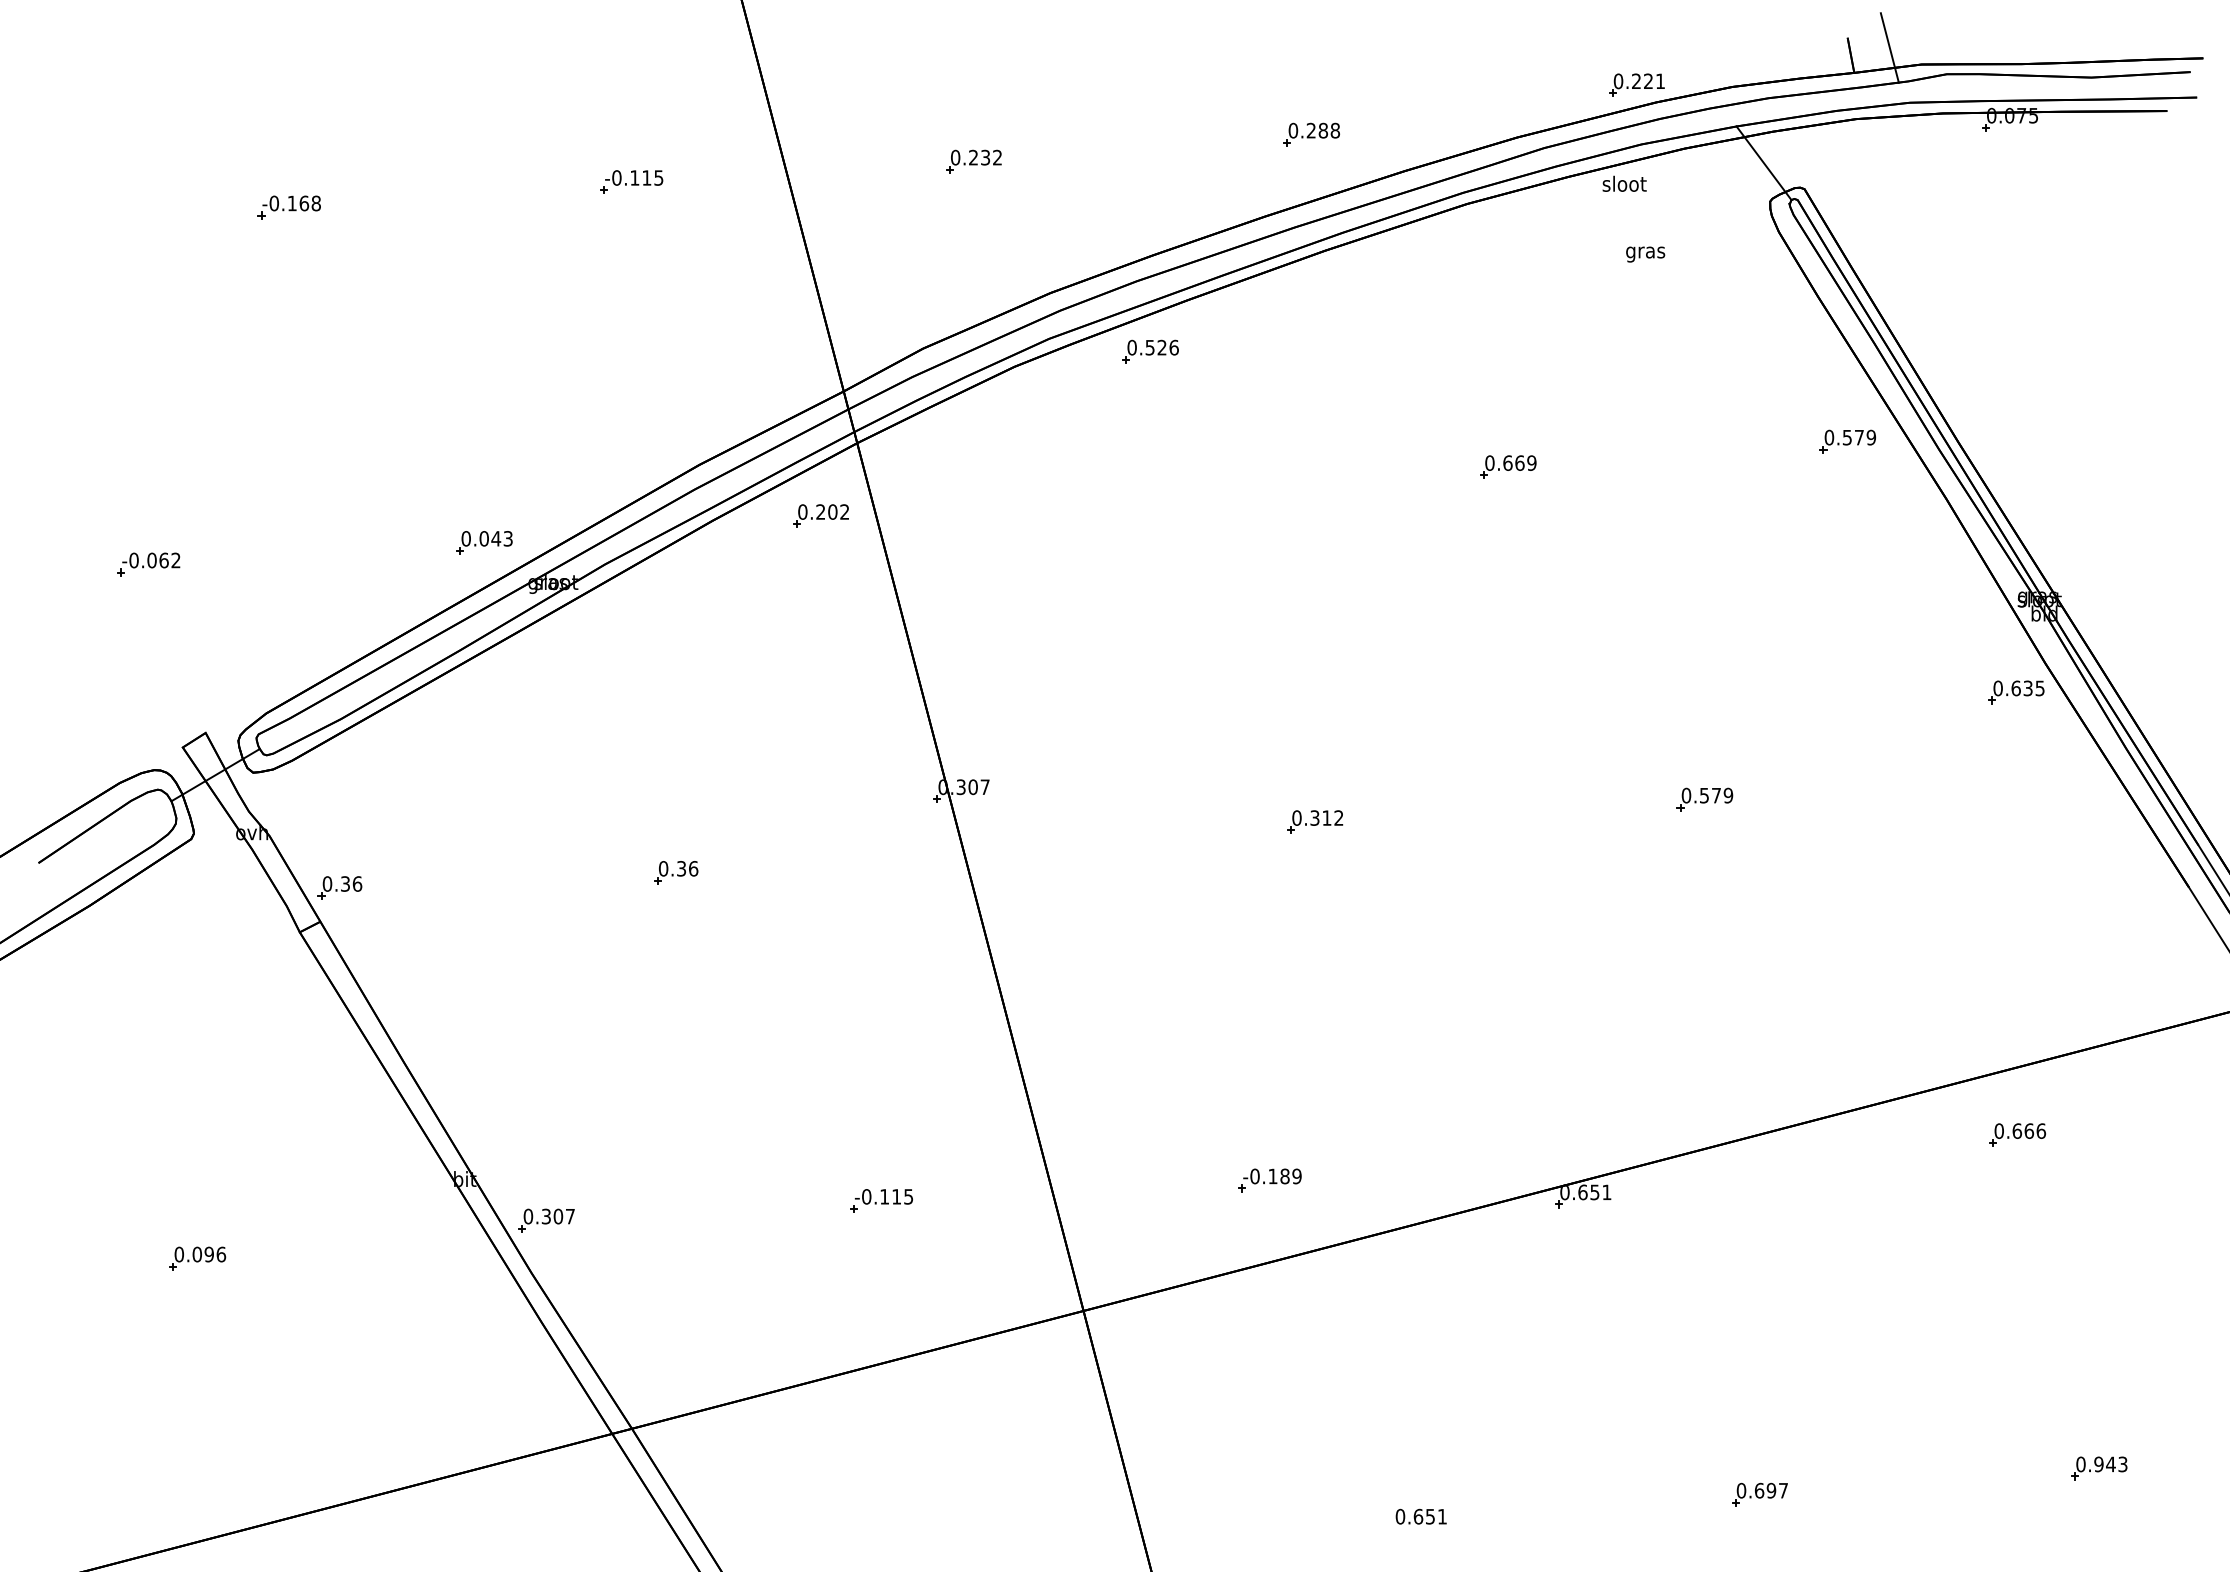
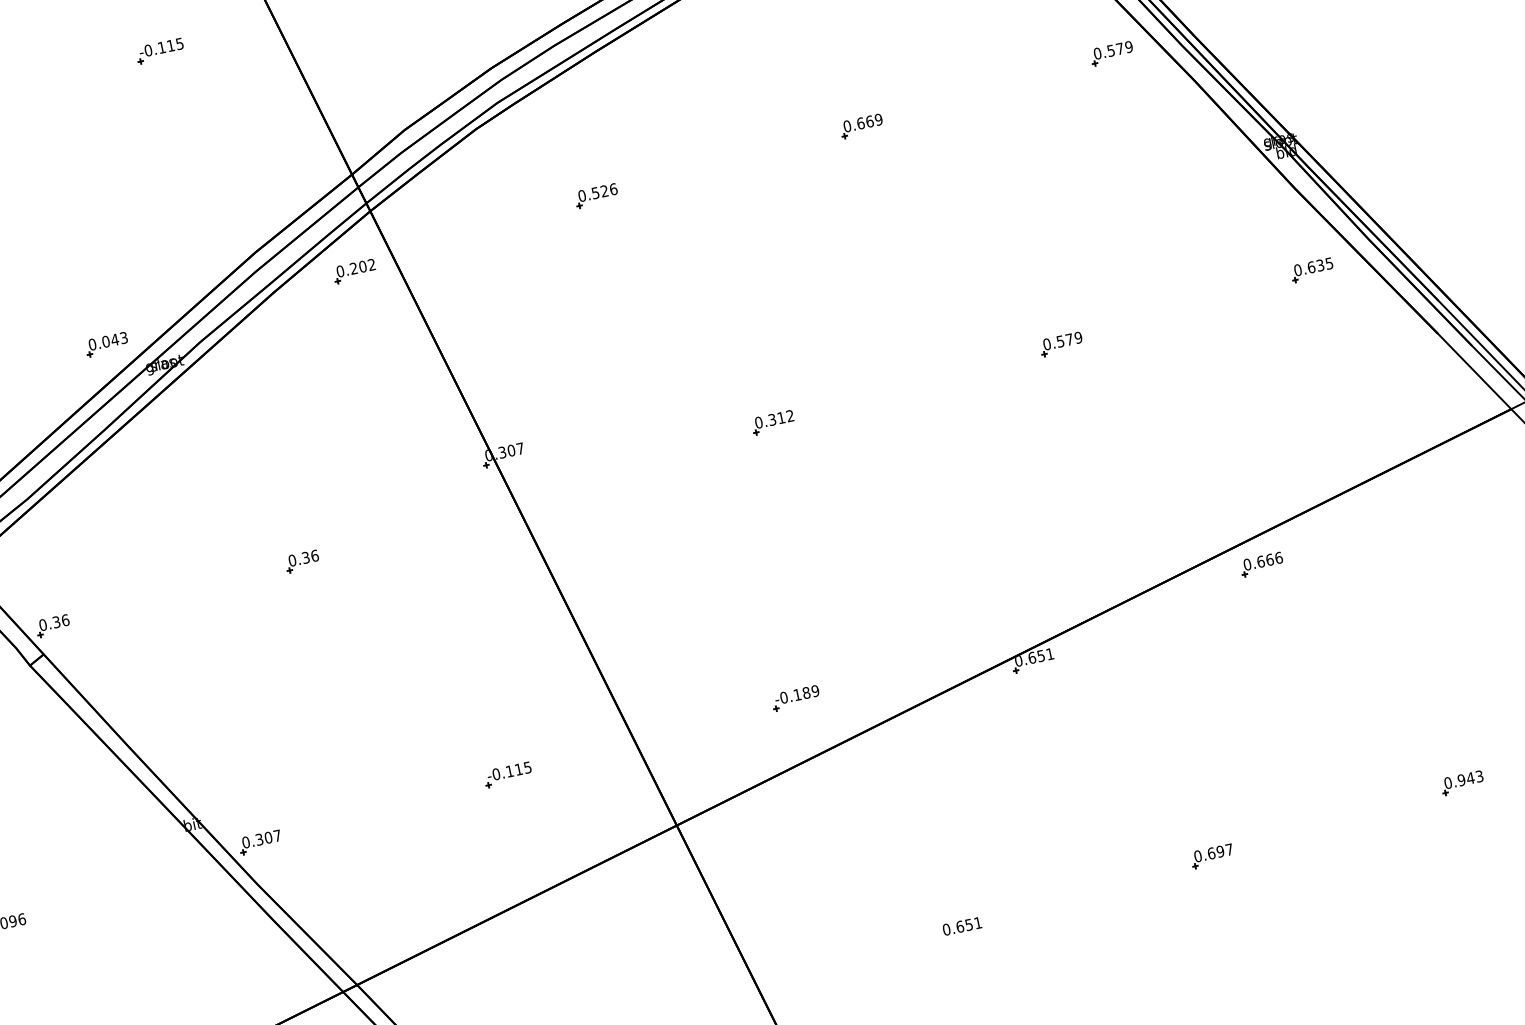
part: (1150, 351) -> (596, 195), moved
part: (2016, 692) -> (1312, 270), moved
part: (2017, 1134) -> (1261, 564), moved

